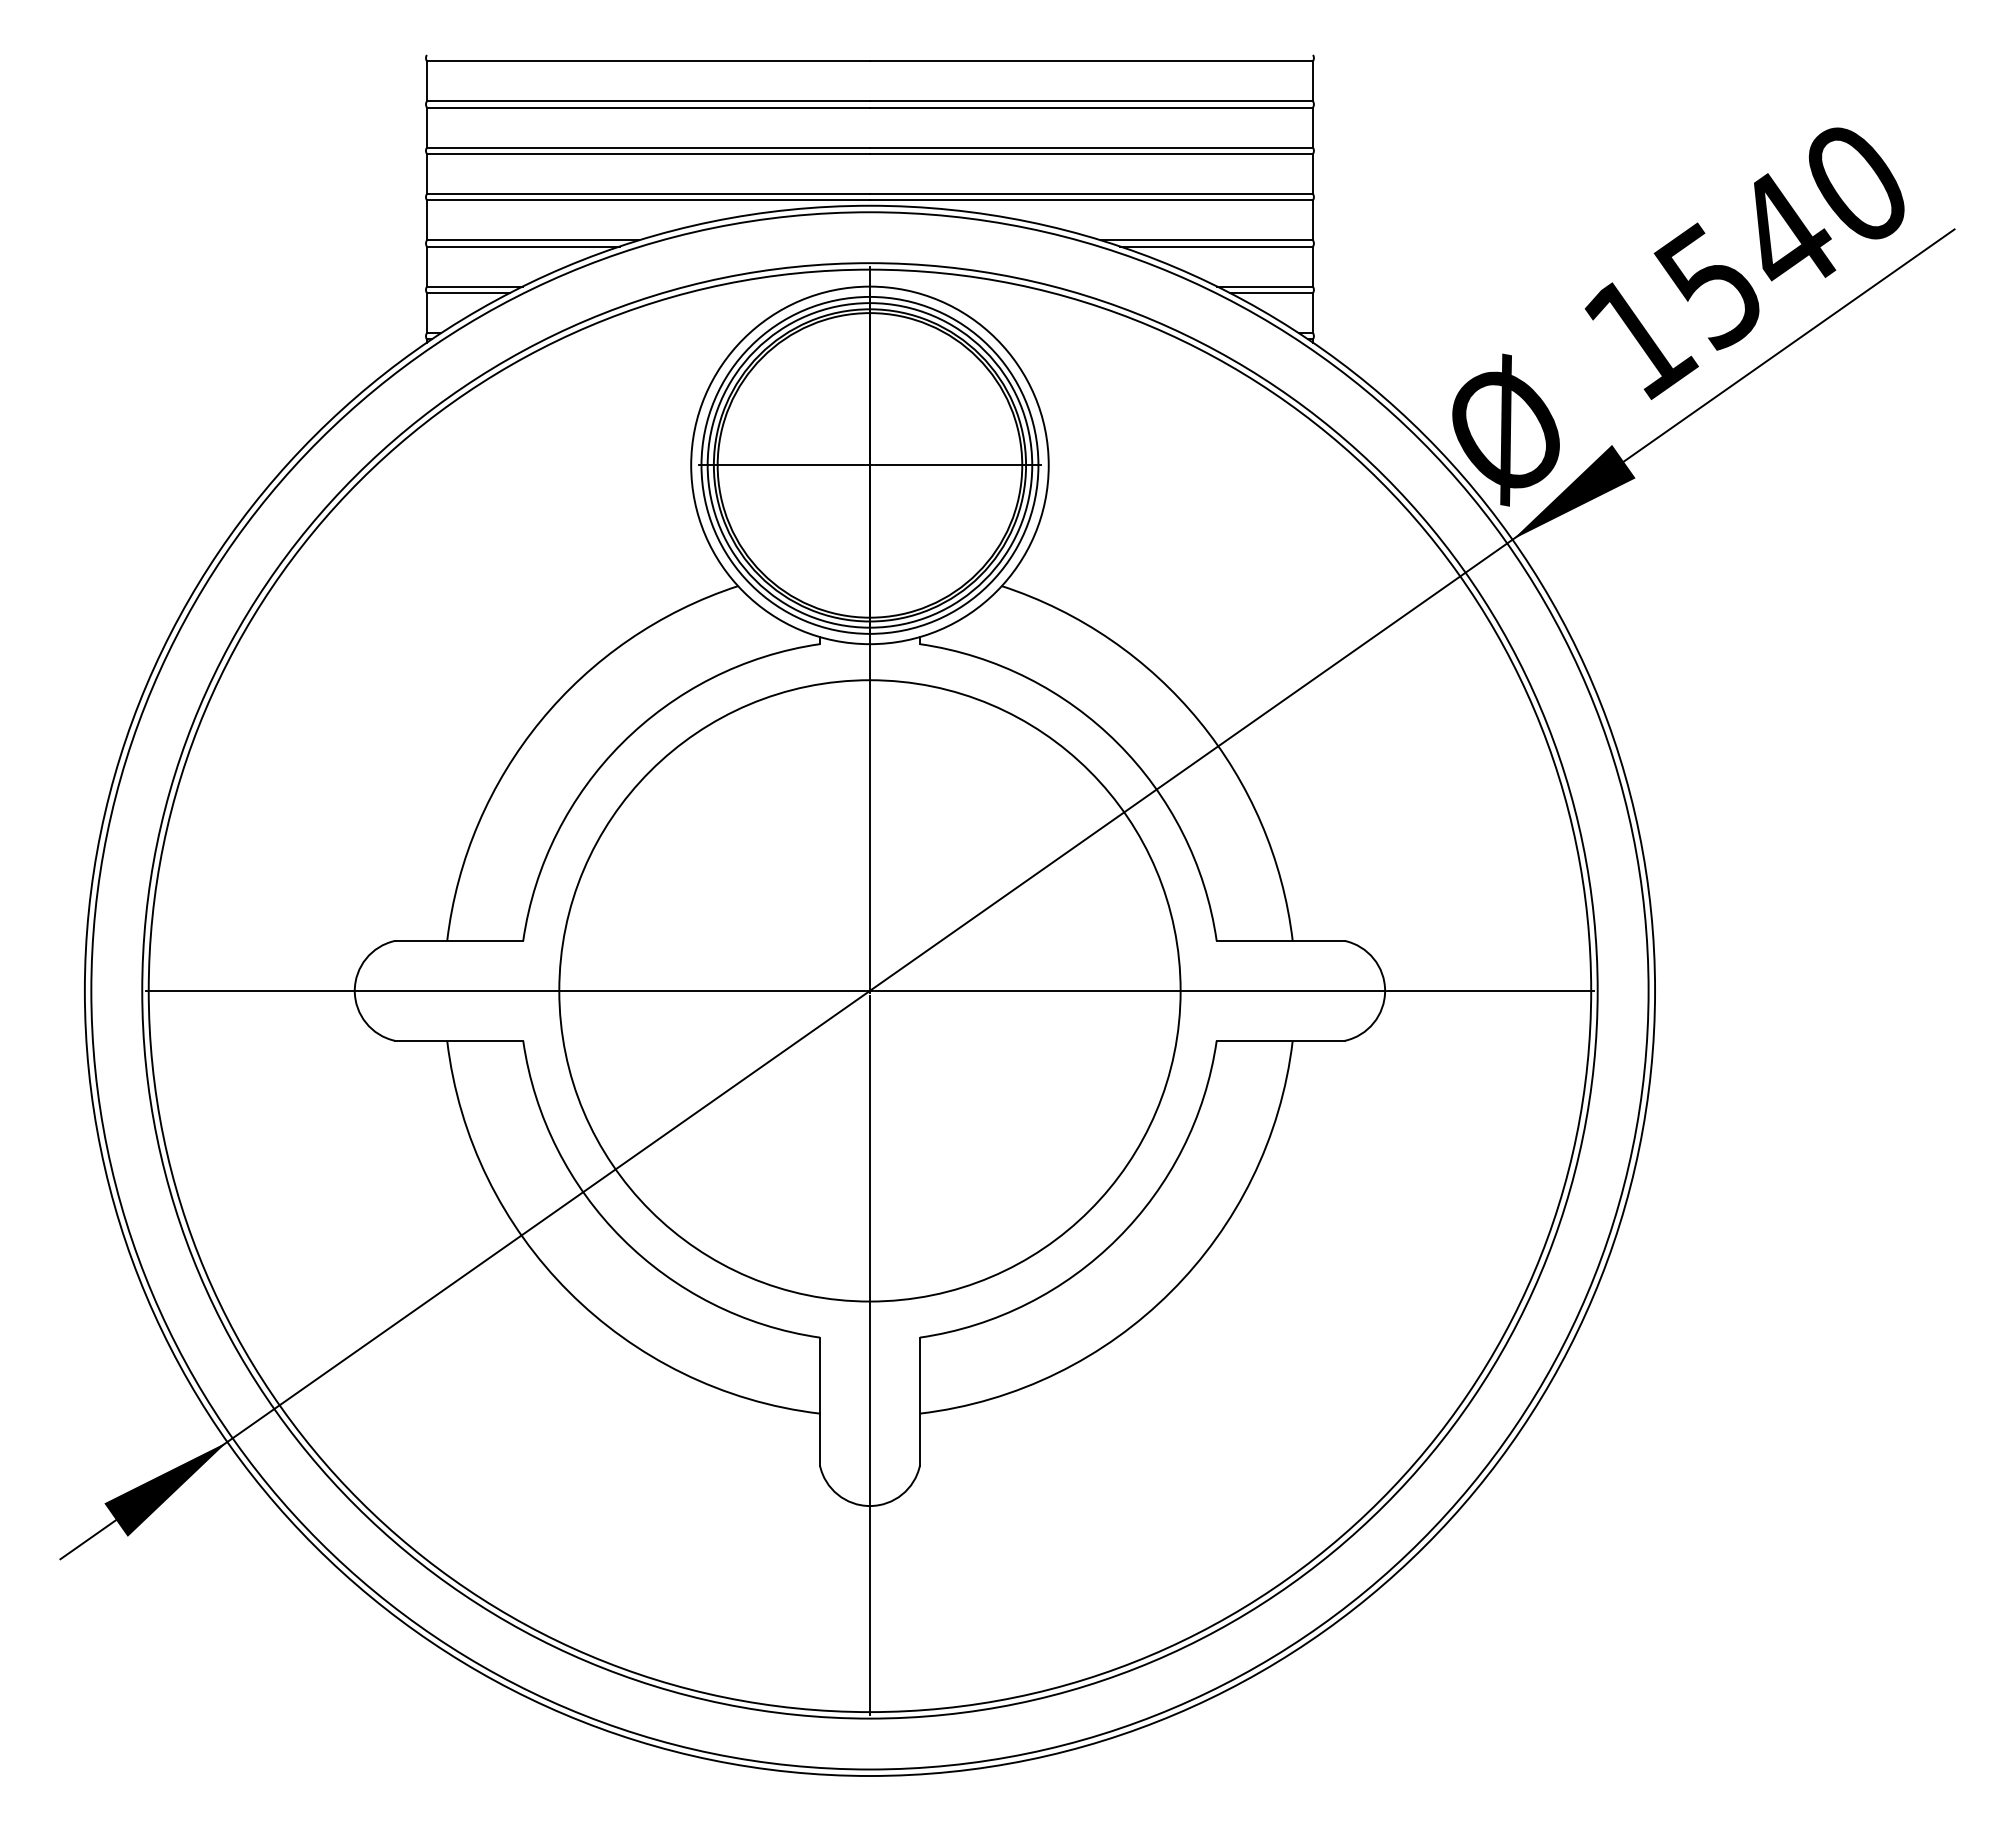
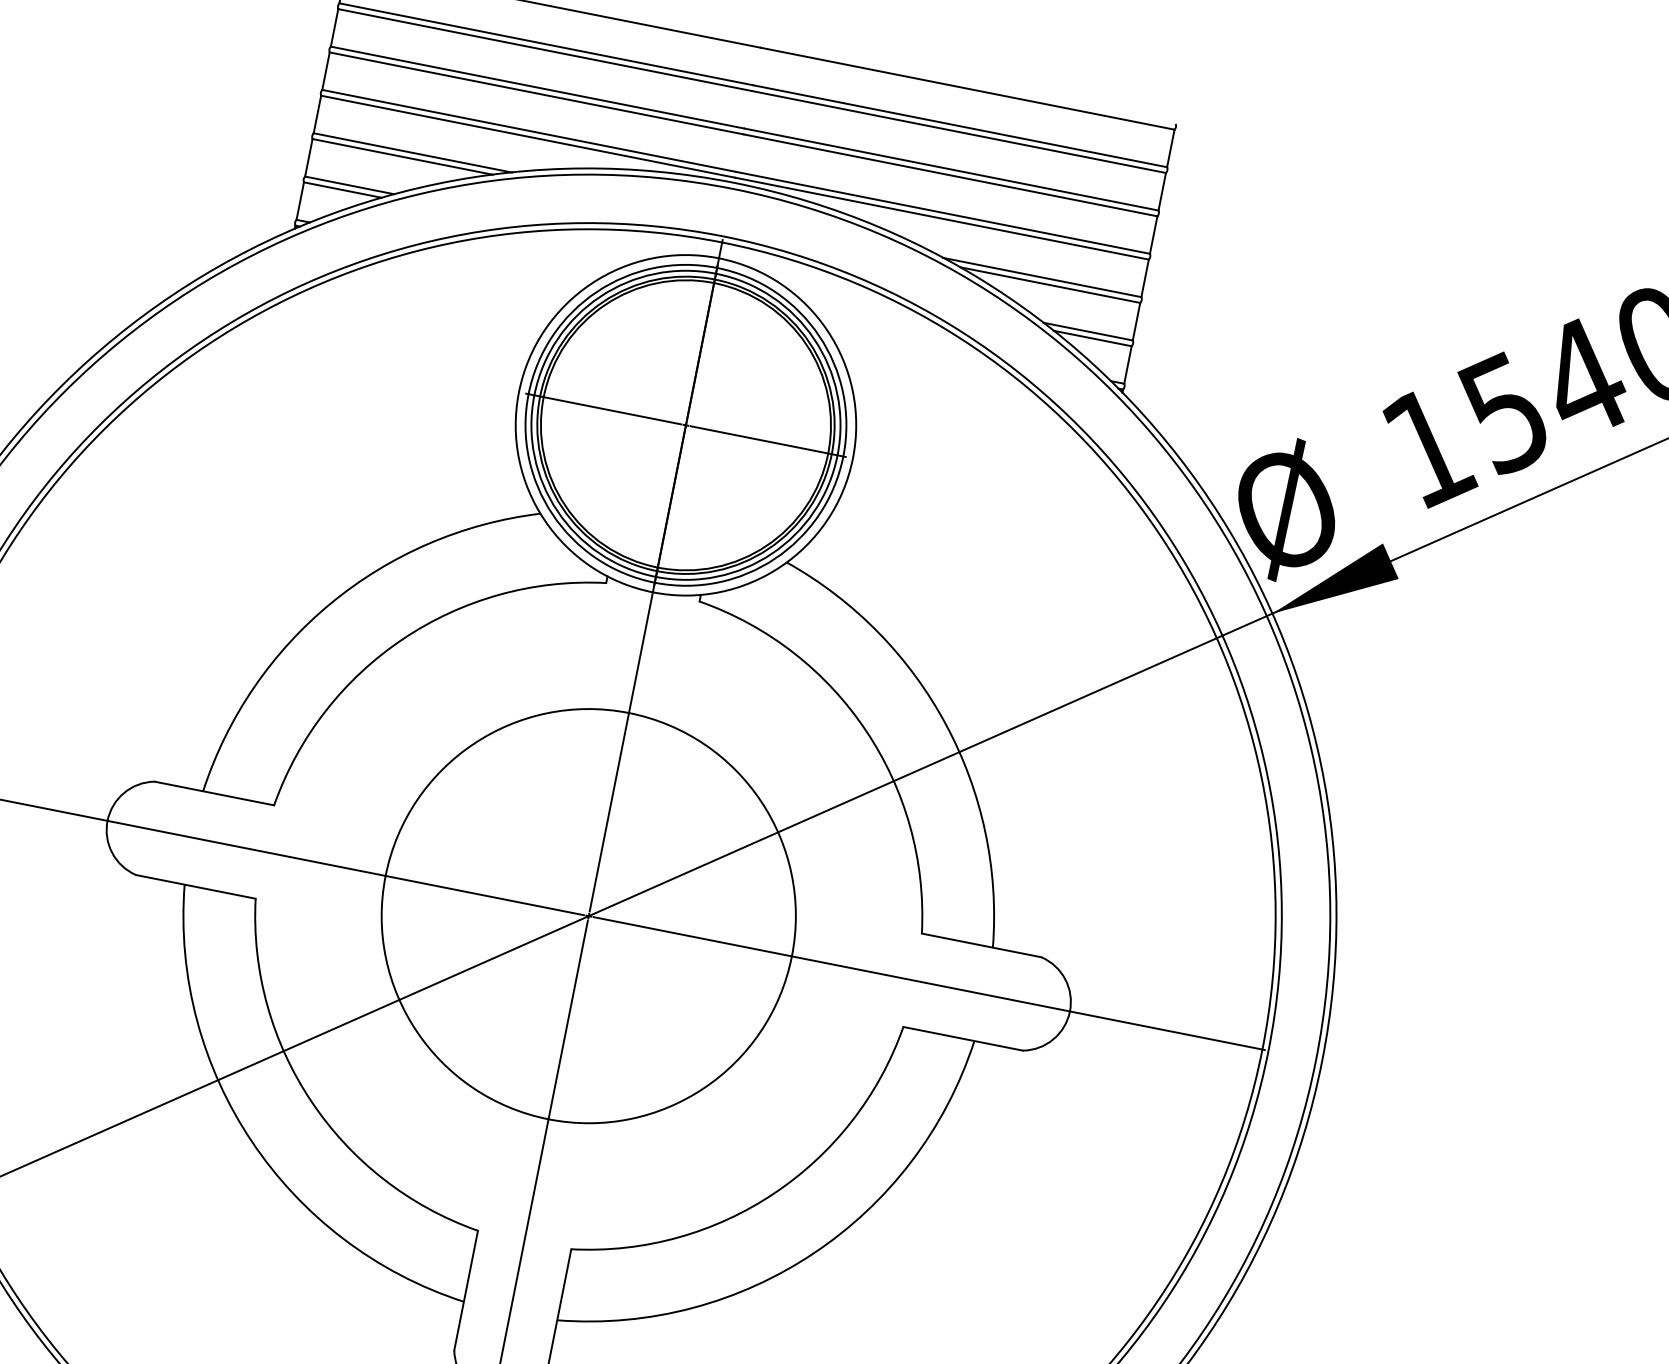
circle: (869, 990) -> (588, 915), size x0.7

